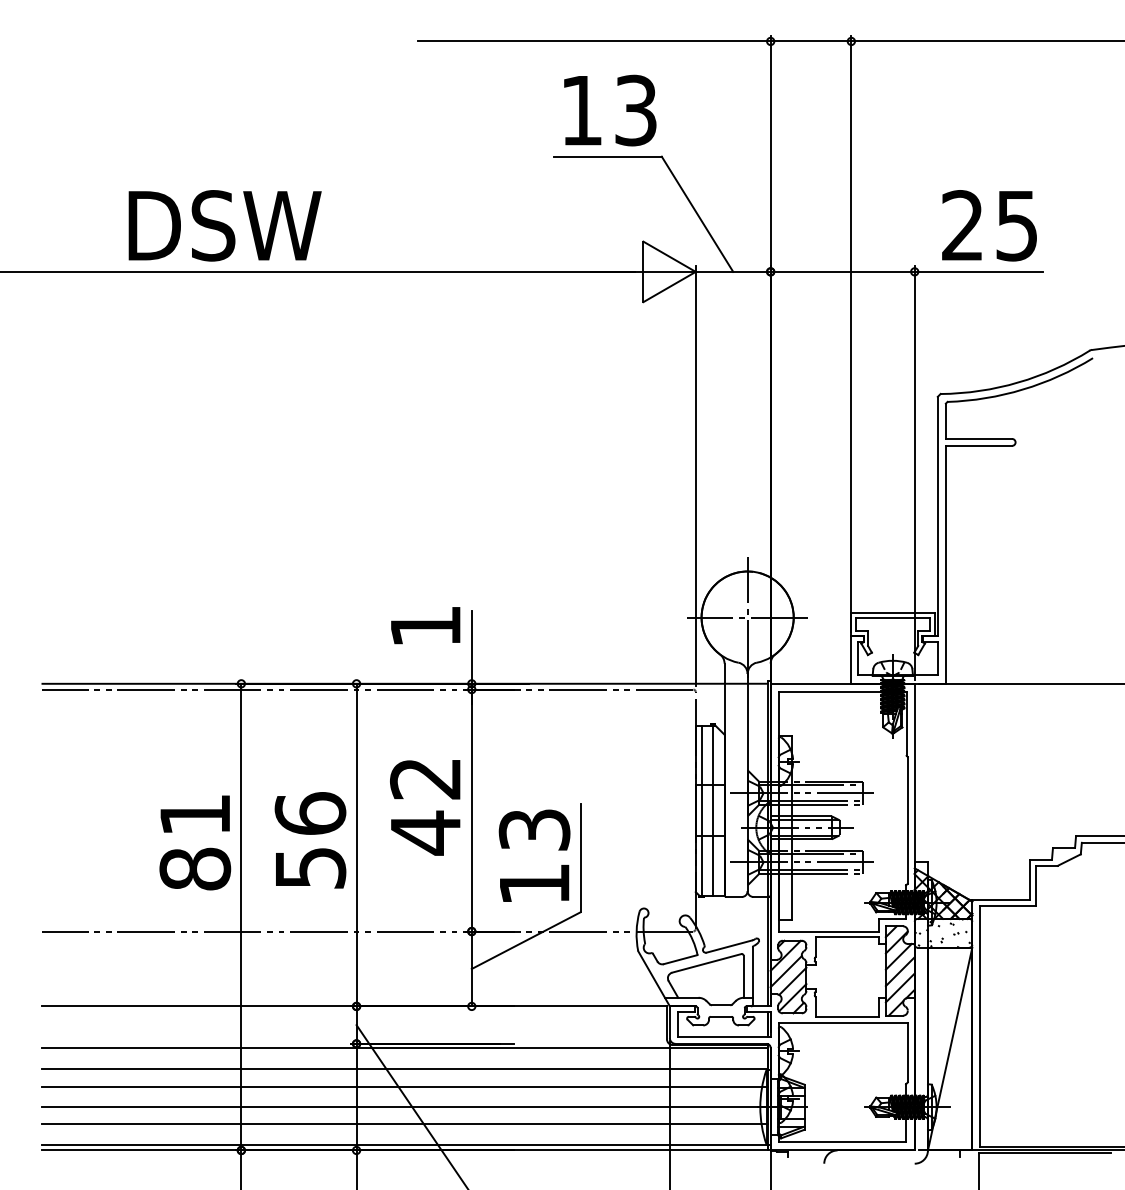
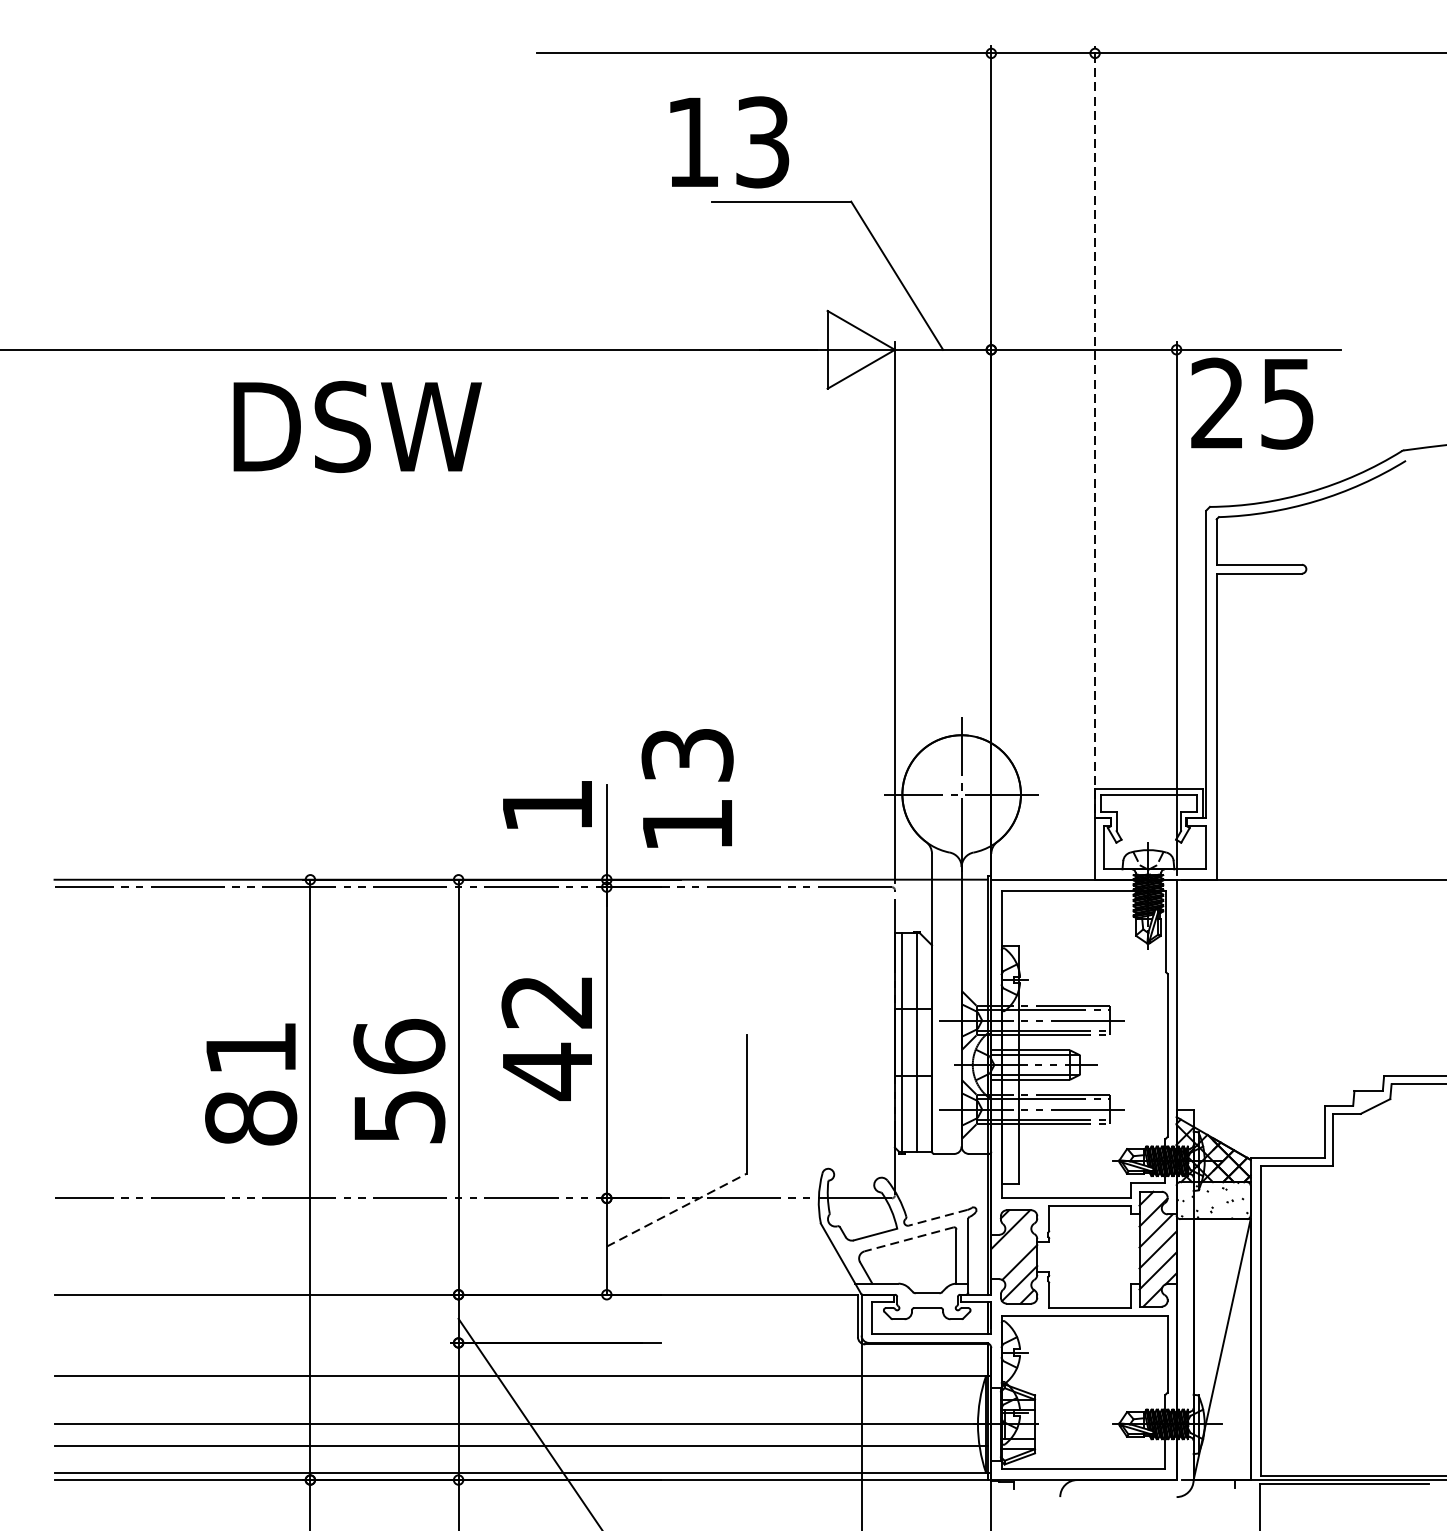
text: (610, 110) -> (729, 142), moved
text: (224, 225) -> (356, 426), moved
text: (989, 225) -> (1252, 403), moved
line: (851, 333) -> (1095, 429), solid -> dashed
text: (534, 855) -> (687, 788), moved
line: (526, 940) -> (677, 1209), solid -> dashed
line: (729, 946) -> (938, 1217), solid -> dashed
line: (706, 963) -> (908, 1239), solid -> dashed
line: (785, 971) -> (1010, 1249), removed
line: (404, 1048) -> (520, 1348), removed
line: (404, 1086) -> (520, 1397), removed

